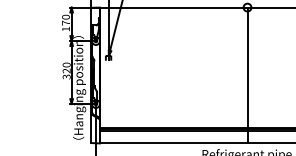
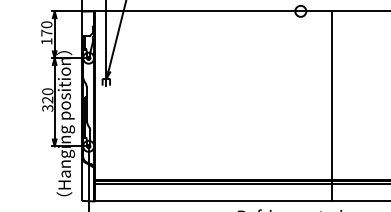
line: (247, 75) -> (331, 106), moved

